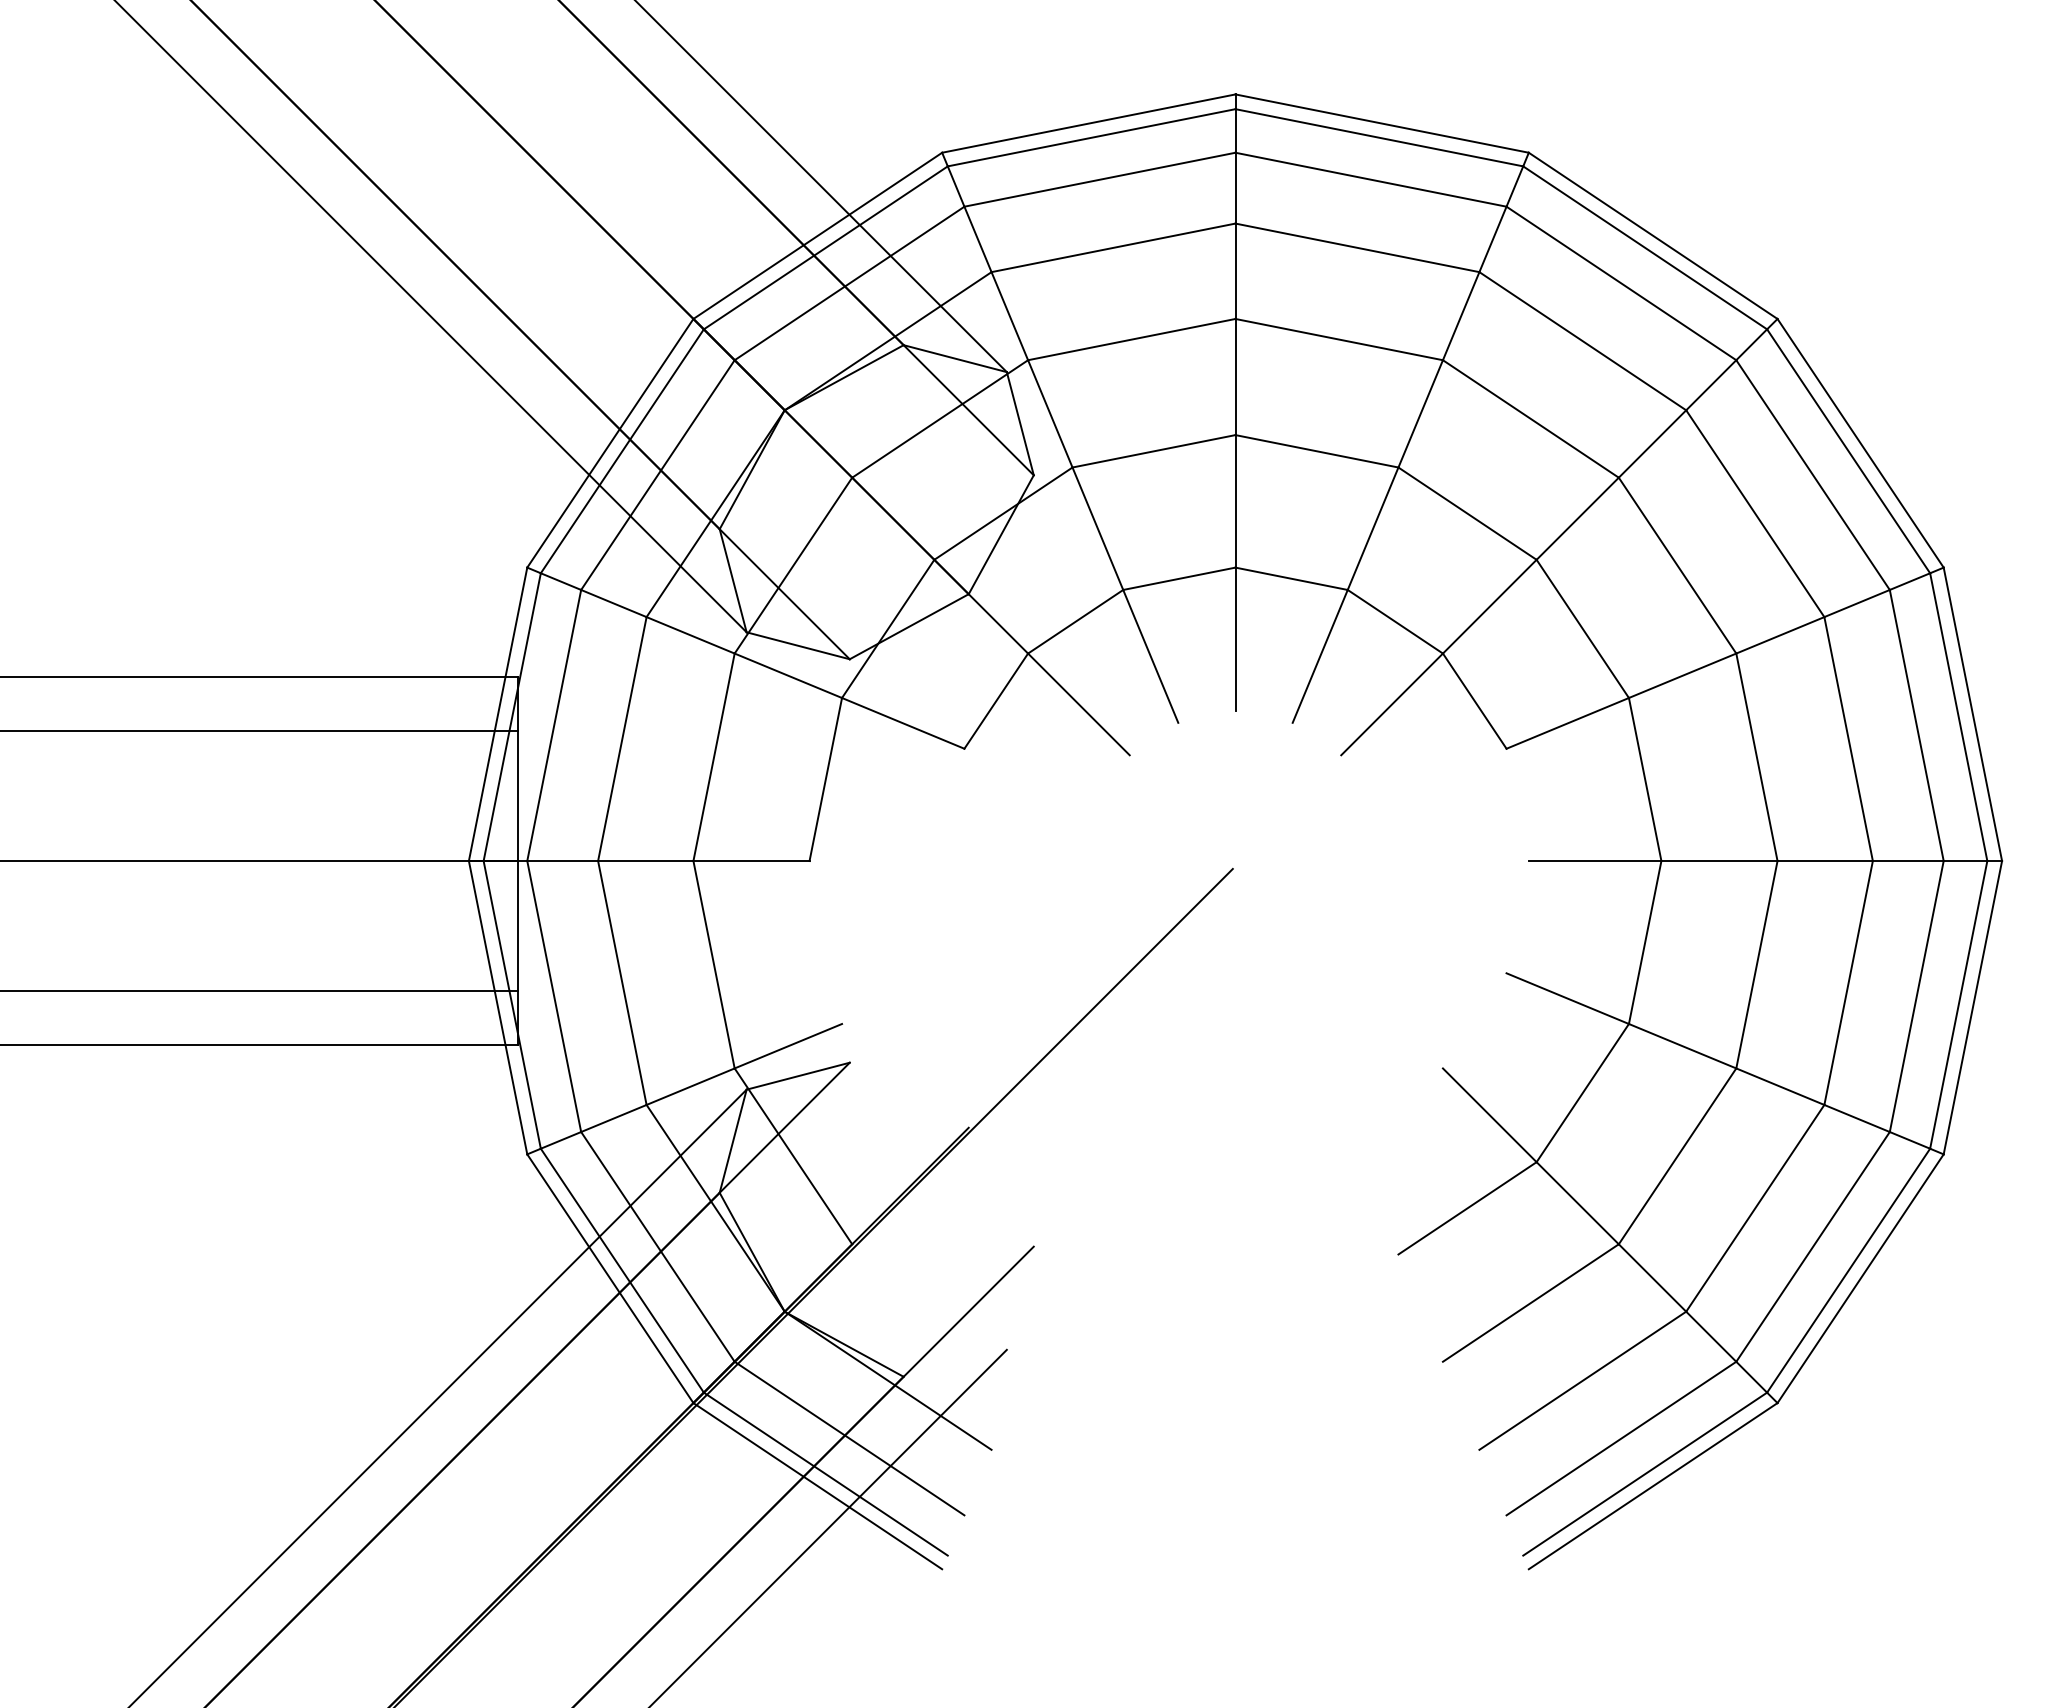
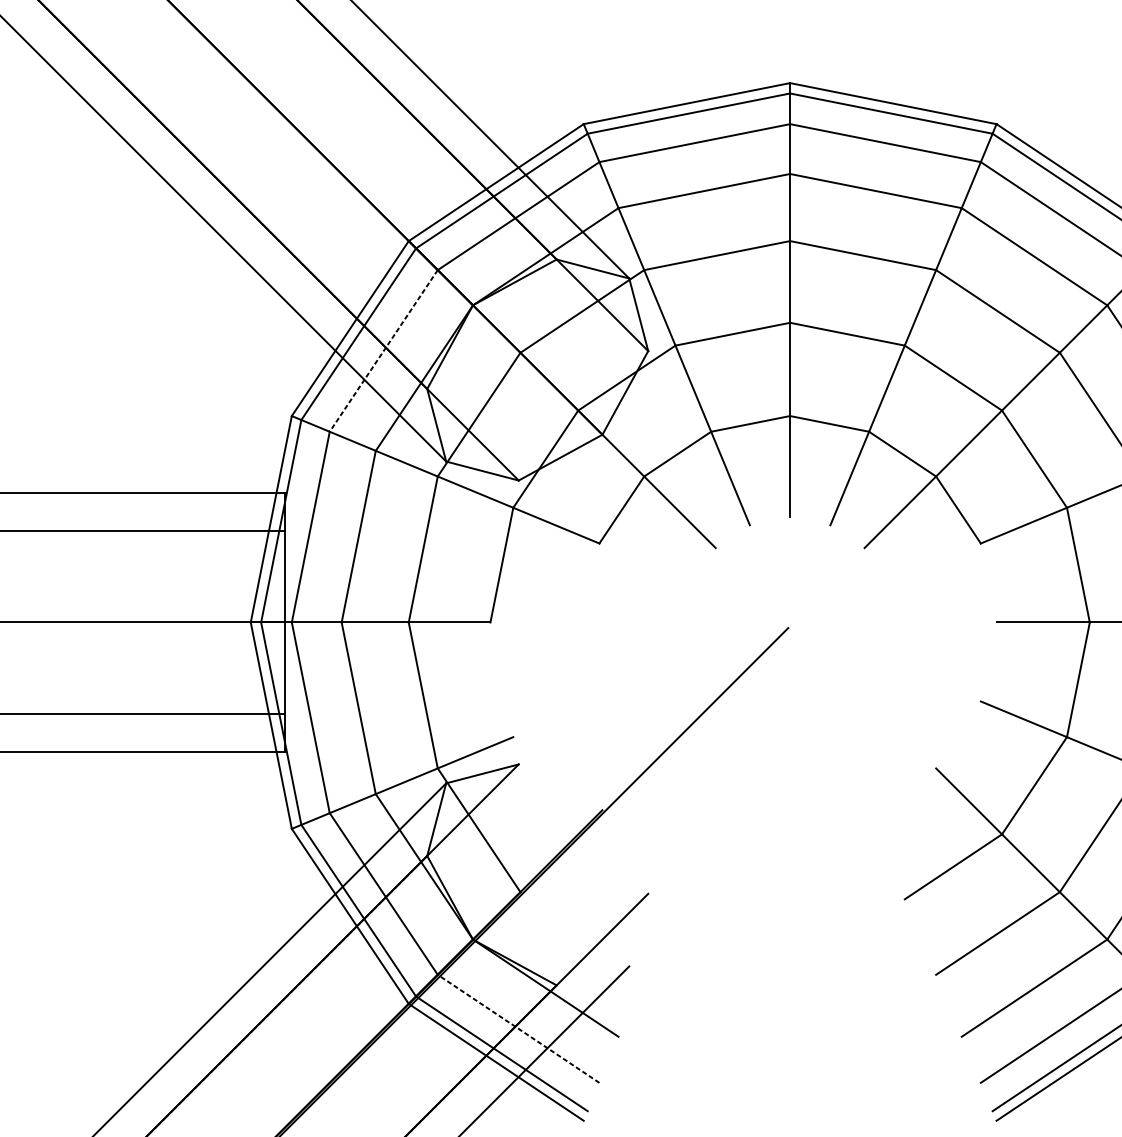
line: (657, 475) -> (383, 351), solid -> dashed
line: (849, 1438) -> (518, 1028), solid -> dashed

